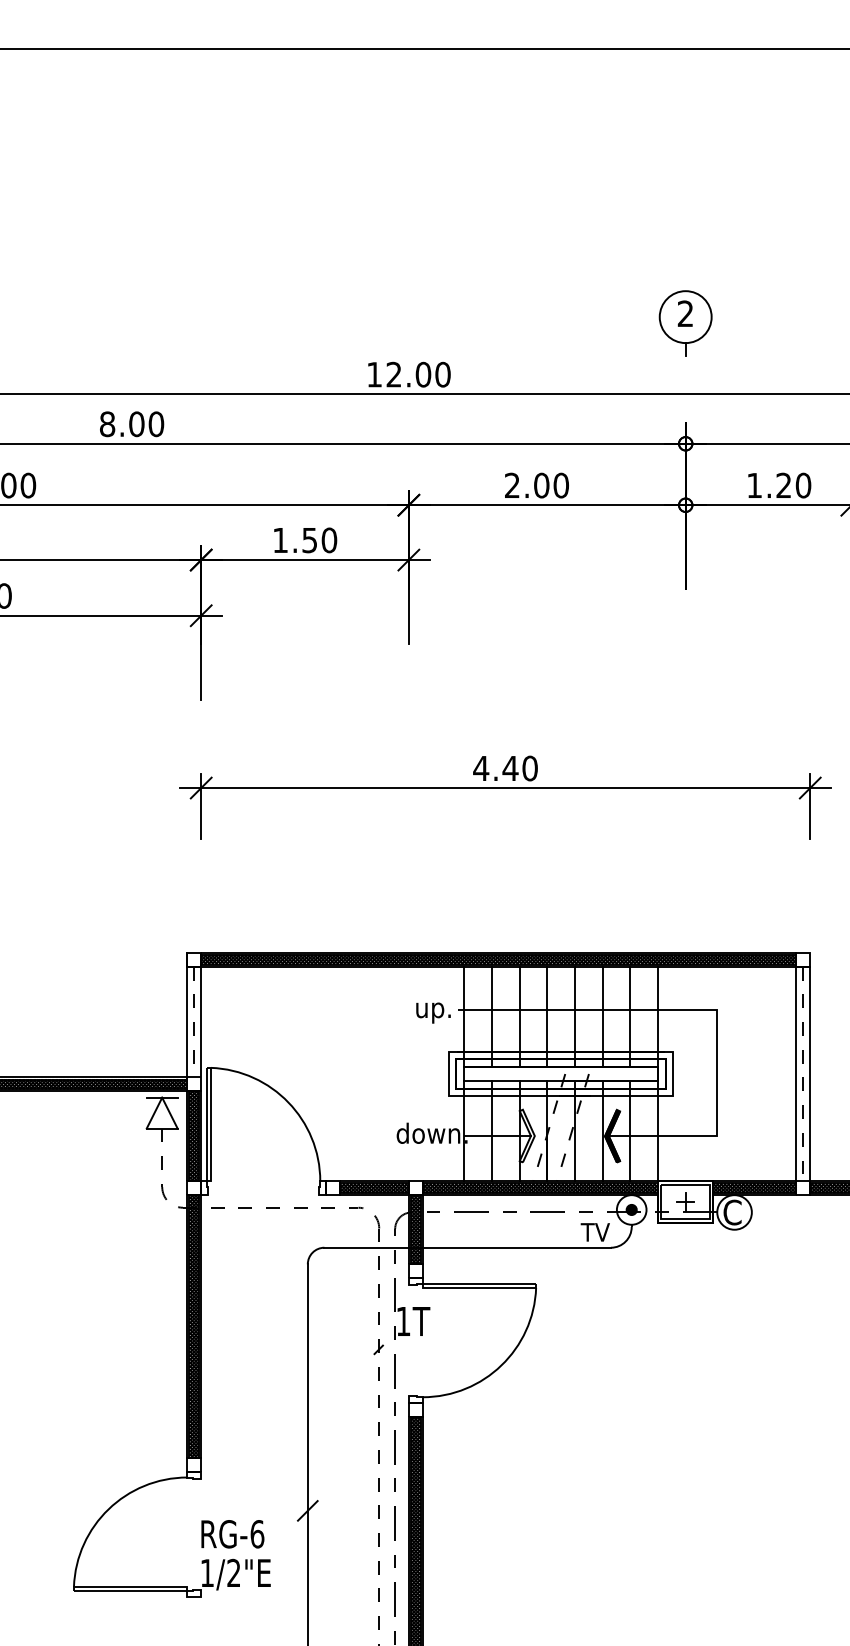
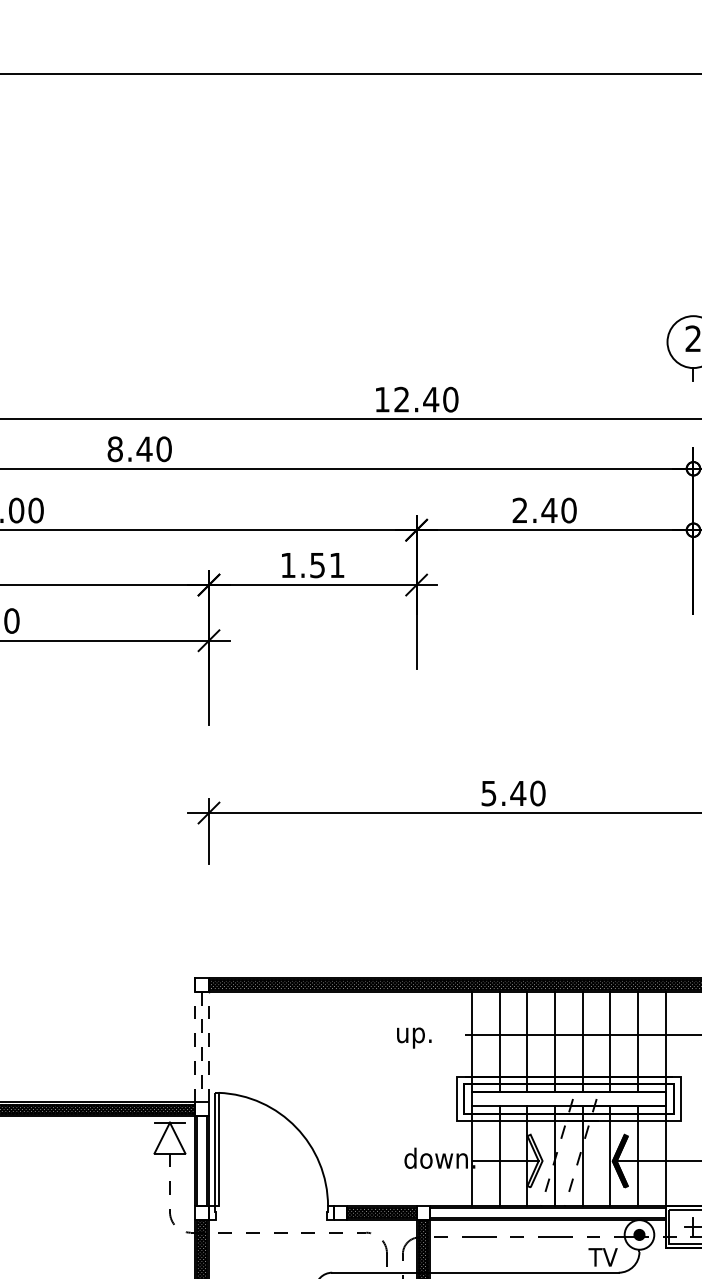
text: (423, 374) -> (431, 399), 12.00 -> 12.40
text: (136, 424) -> (144, 449), 8.00 -> 8.40
text: (541, 485) -> (549, 510), 2.00 -> 2.40
text: (329, 540) -> (337, 565), 1.50 -> 1.51
text: (481, 768) -> (489, 793), 4.40 -> 5.40
line: (194, 966) -> (202, 991), solid -> dashed
text: (433, 1012) -> (414, 1037), moved
hatch: (194, 1136) -> (202, 1161), removed
hatch: (540, 1188) -> (548, 1213), removed

